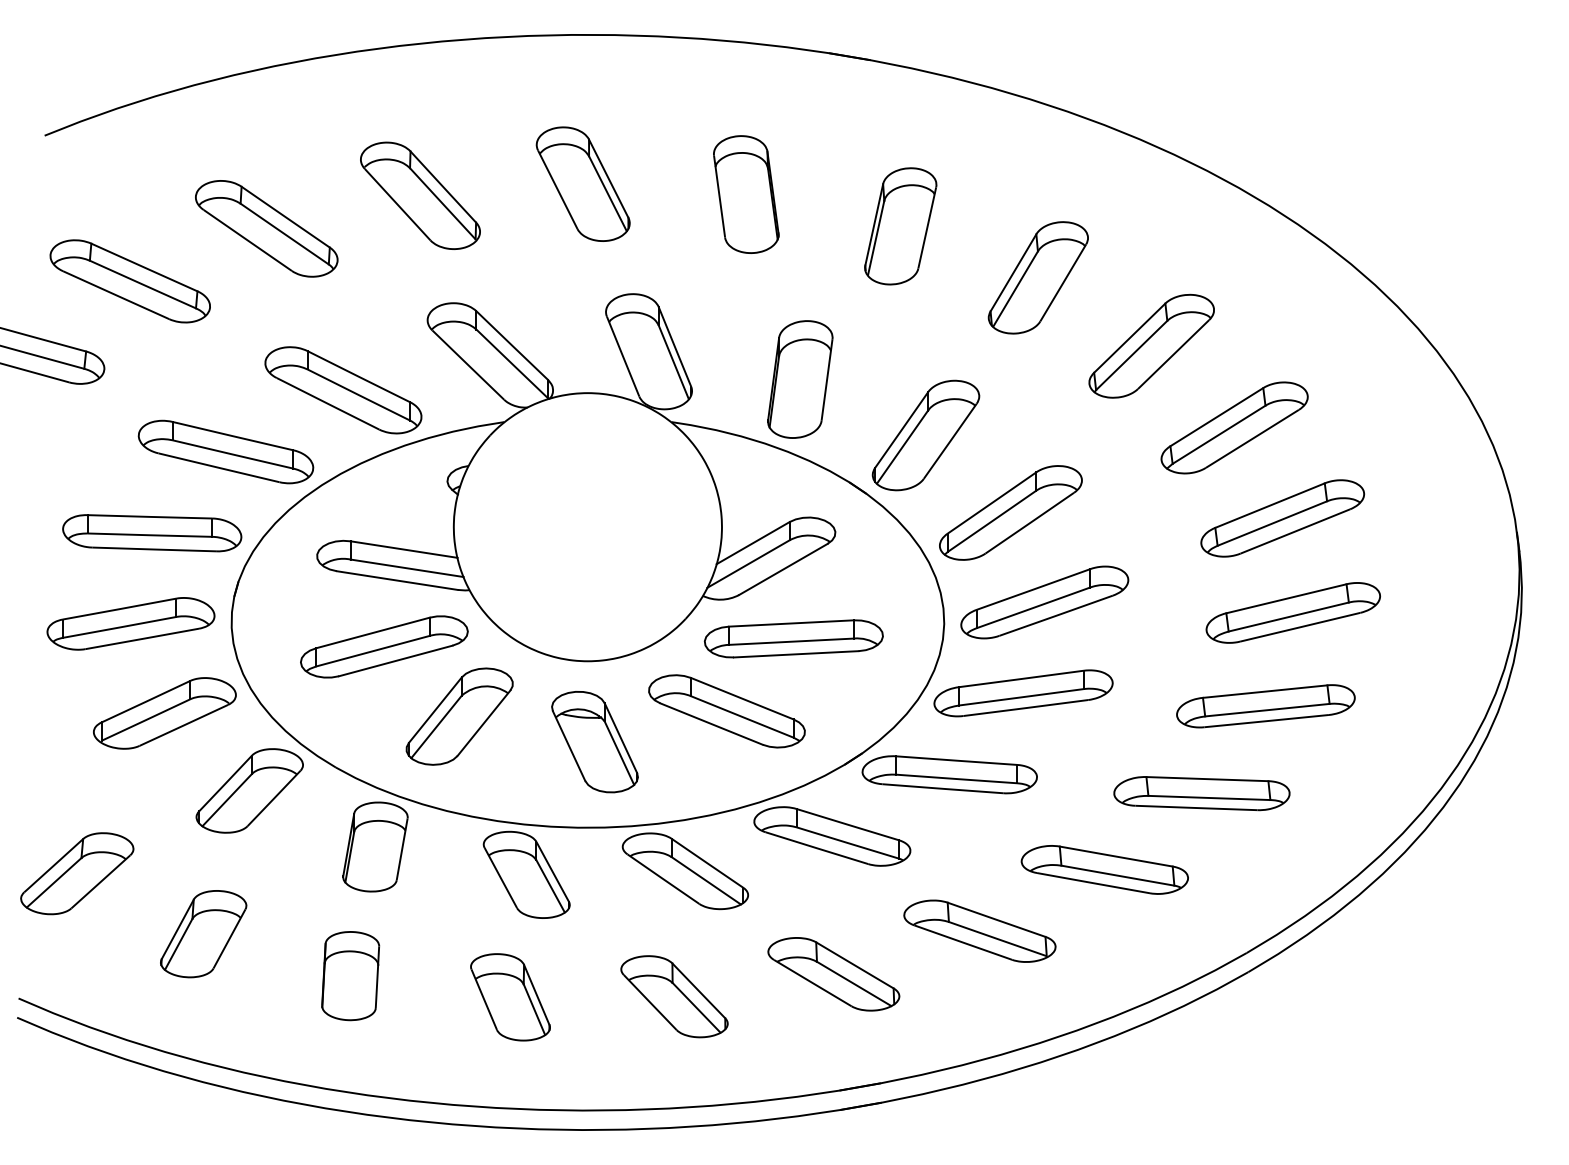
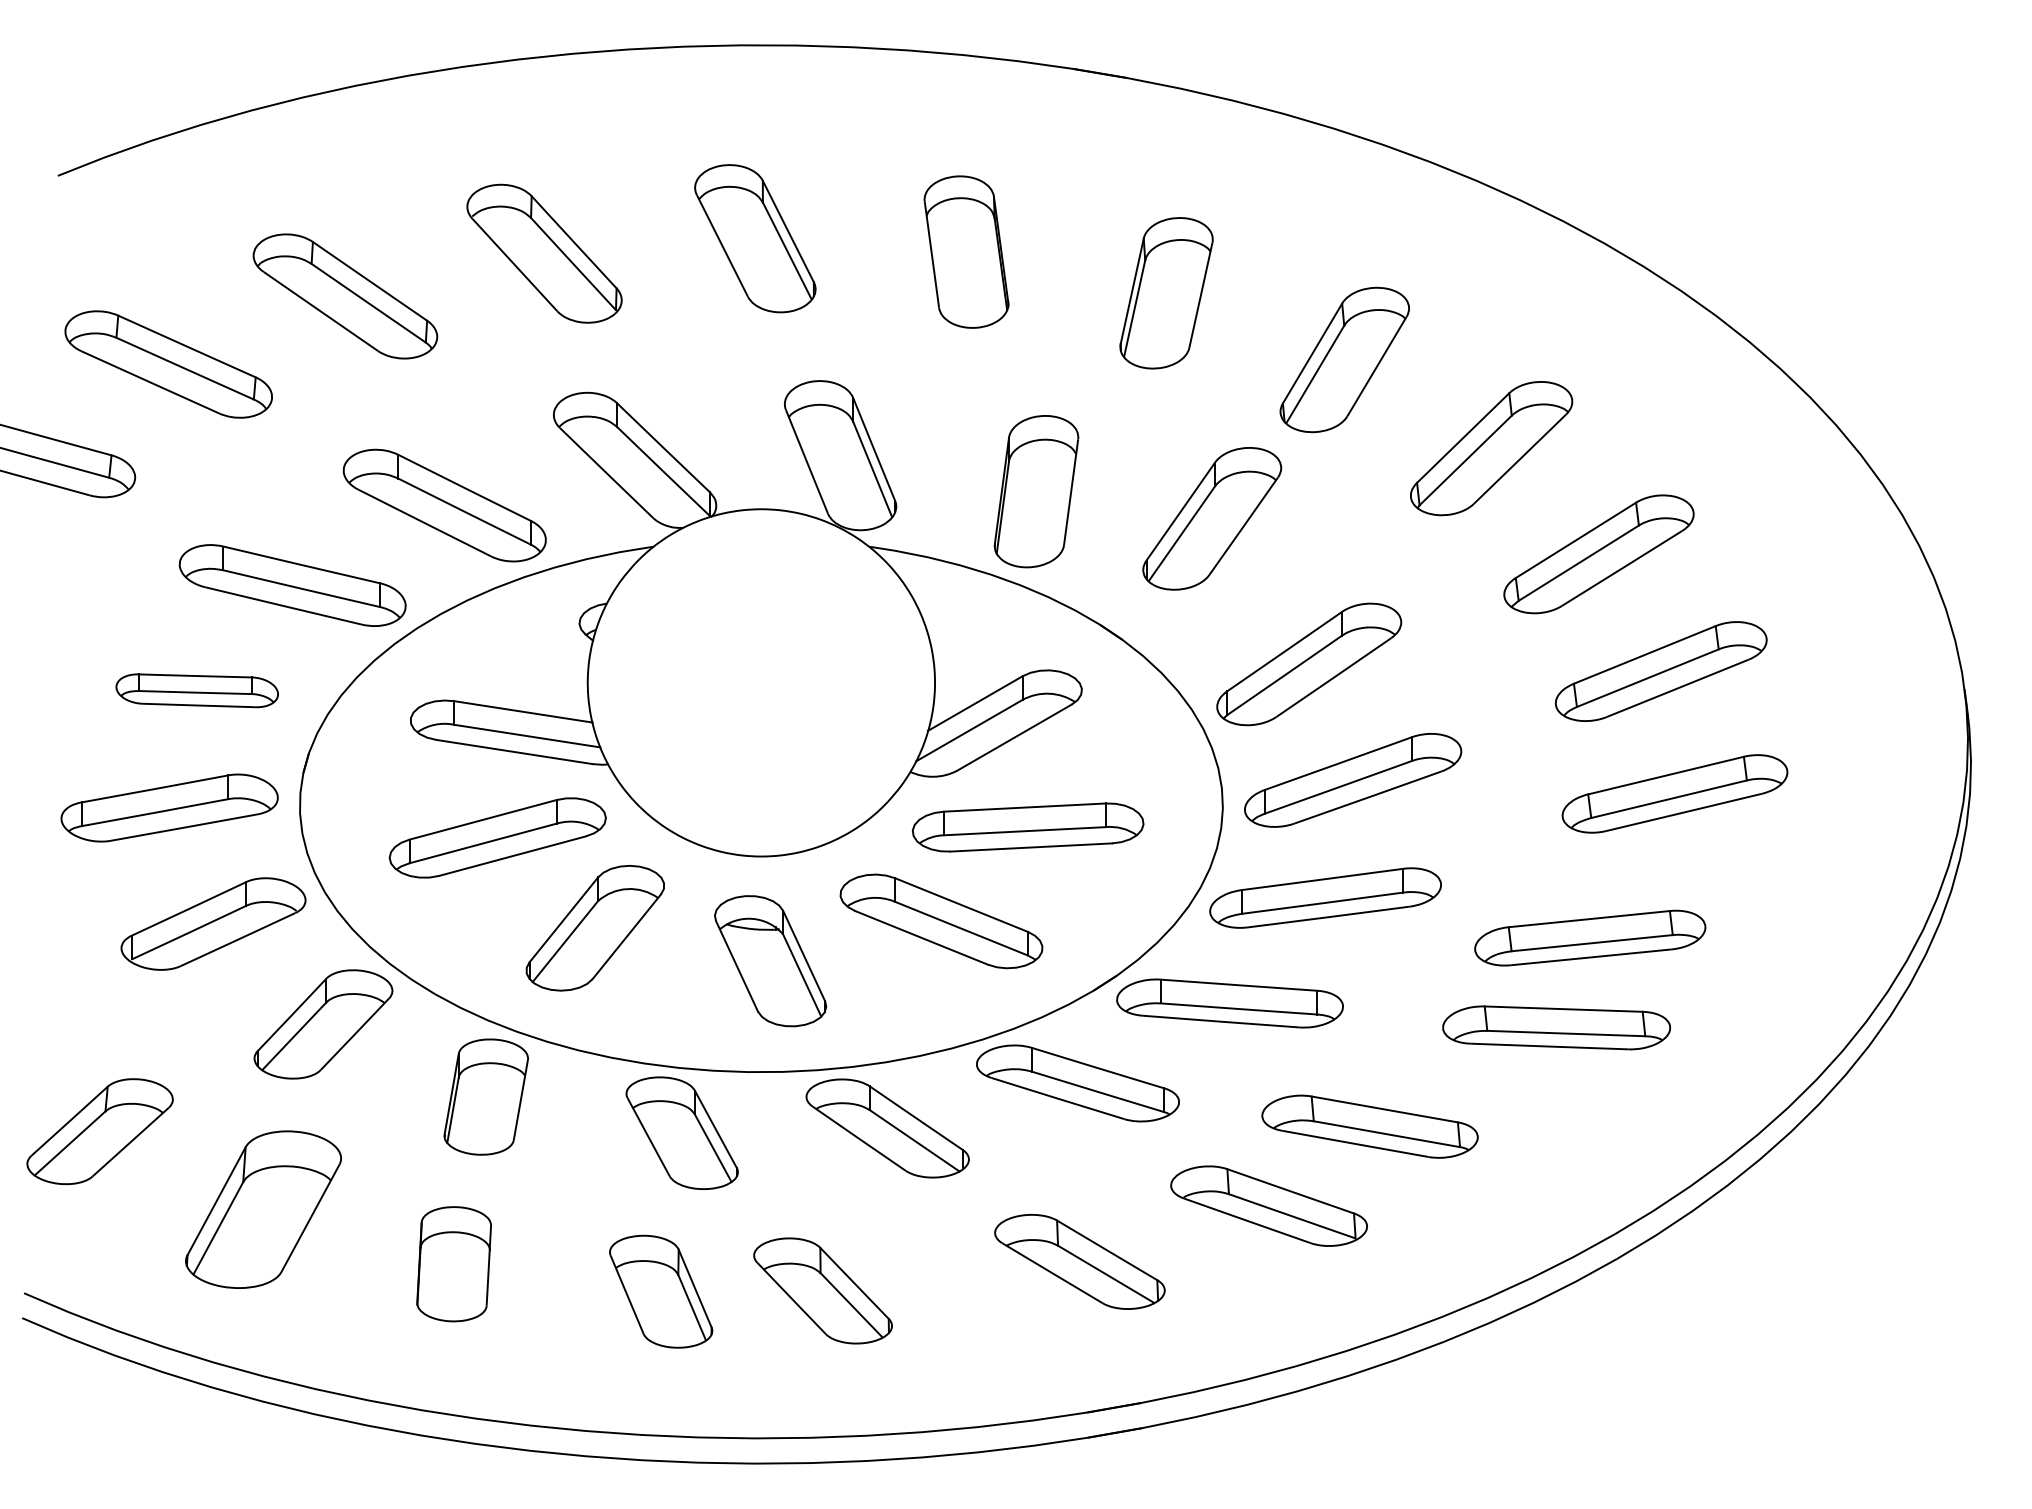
part: (925, 435) -> (1211, 518), moved
part: (152, 533) -> (197, 691), size x0.7
part: (1265, 706) -> (1589, 938), moved
part: (1104, 869) -> (1369, 1126), moved
part: (203, 934) -> (263, 1210), size x1.4
part: (674, 996) -> (823, 1290), moved

